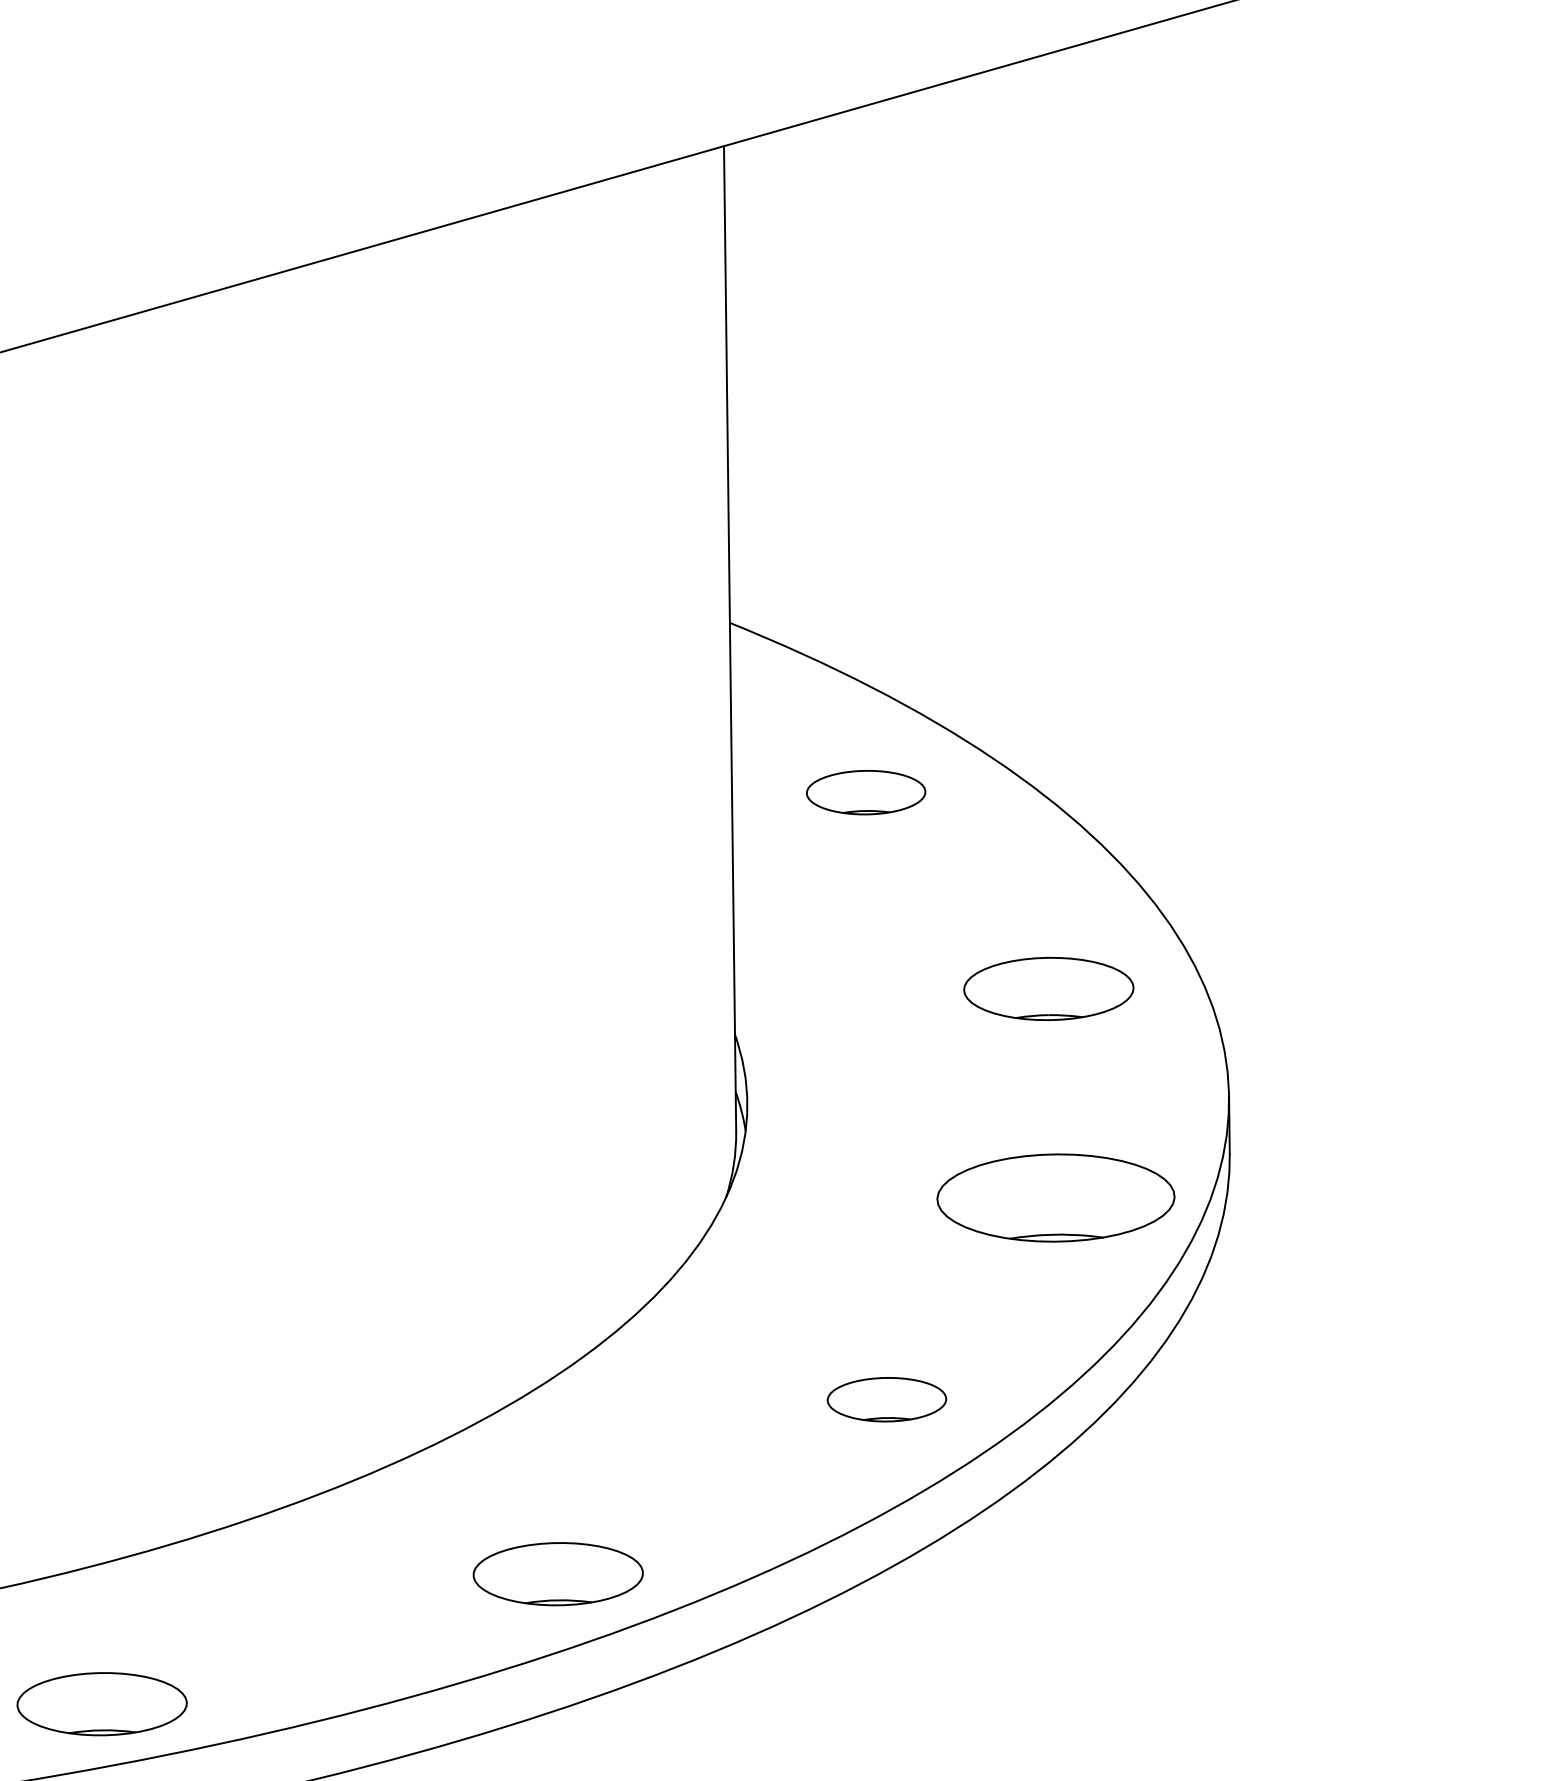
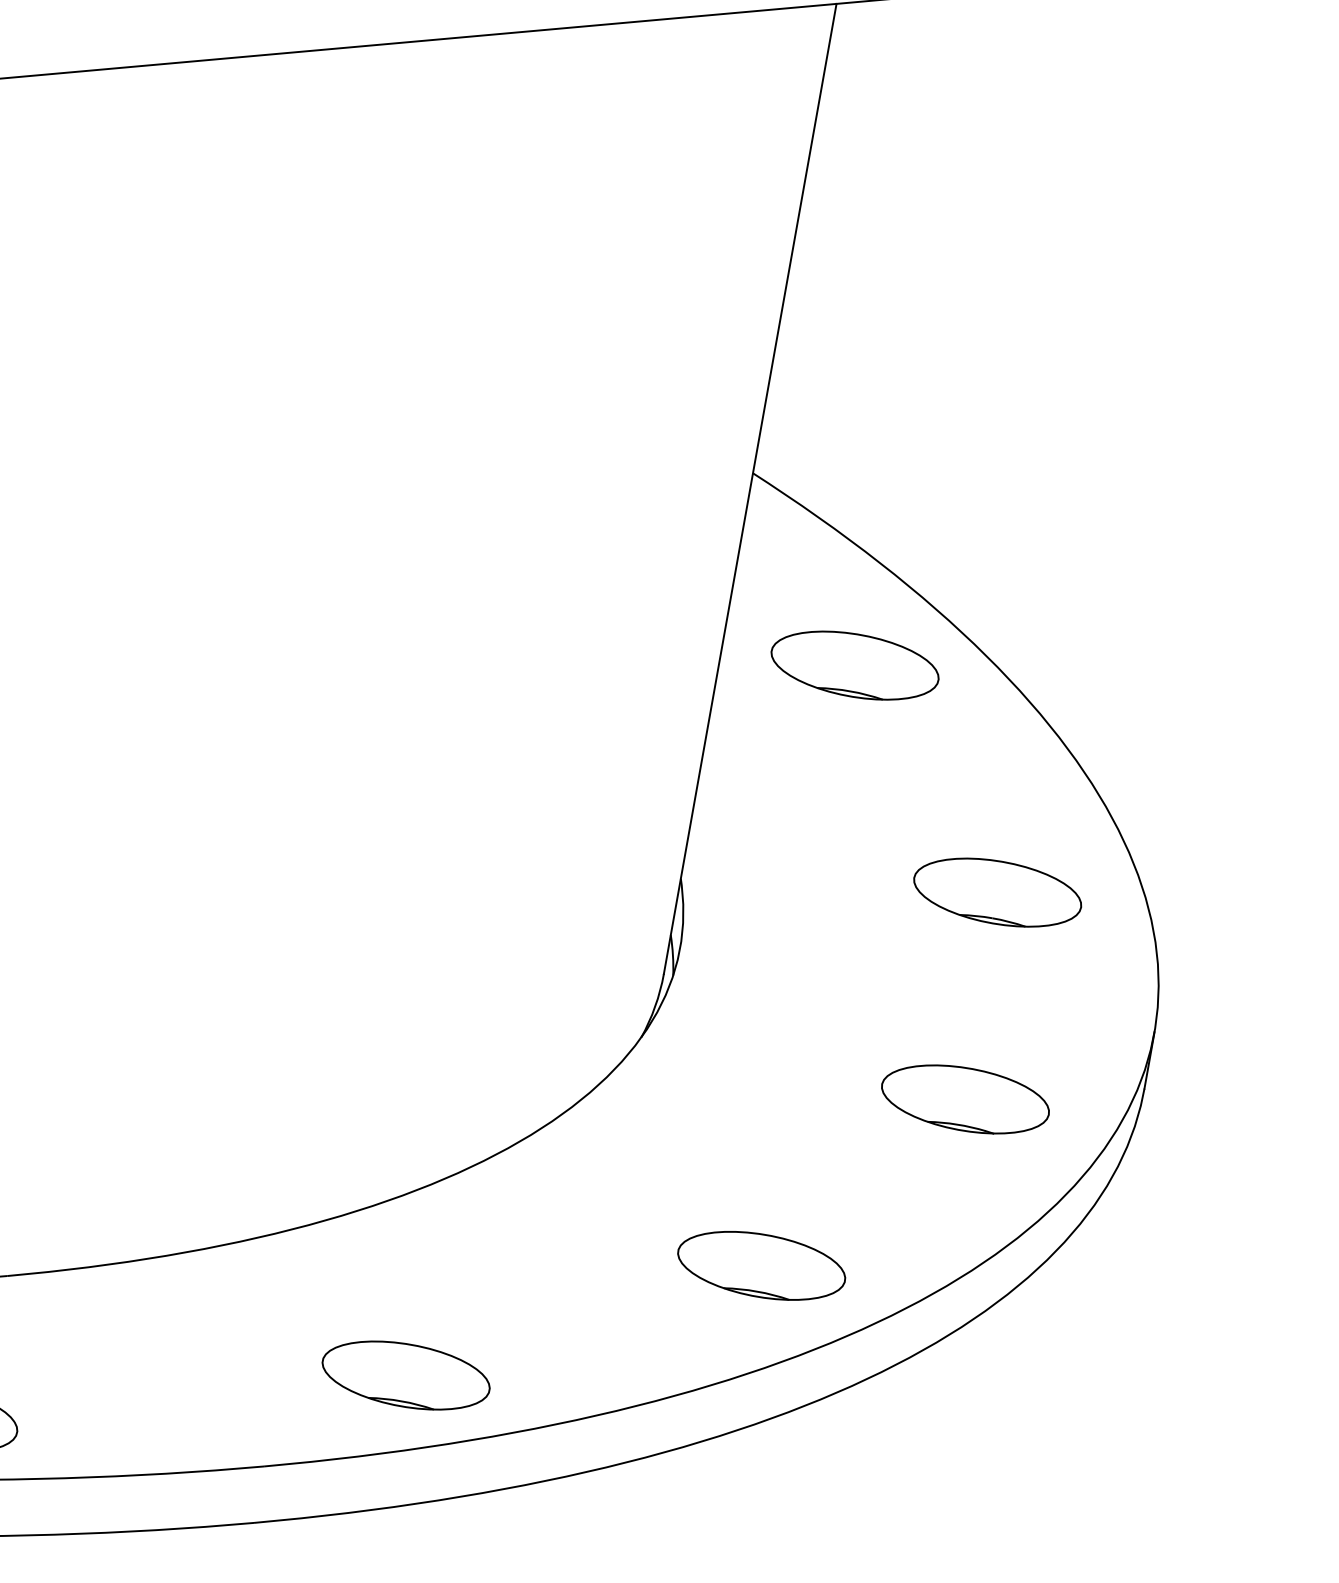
part: (865, 792) -> (854, 665), size x1.43
part: (1055, 1198) -> (964, 1099), size x0.71
part: (886, 1399) -> (761, 1265), size x1.43

